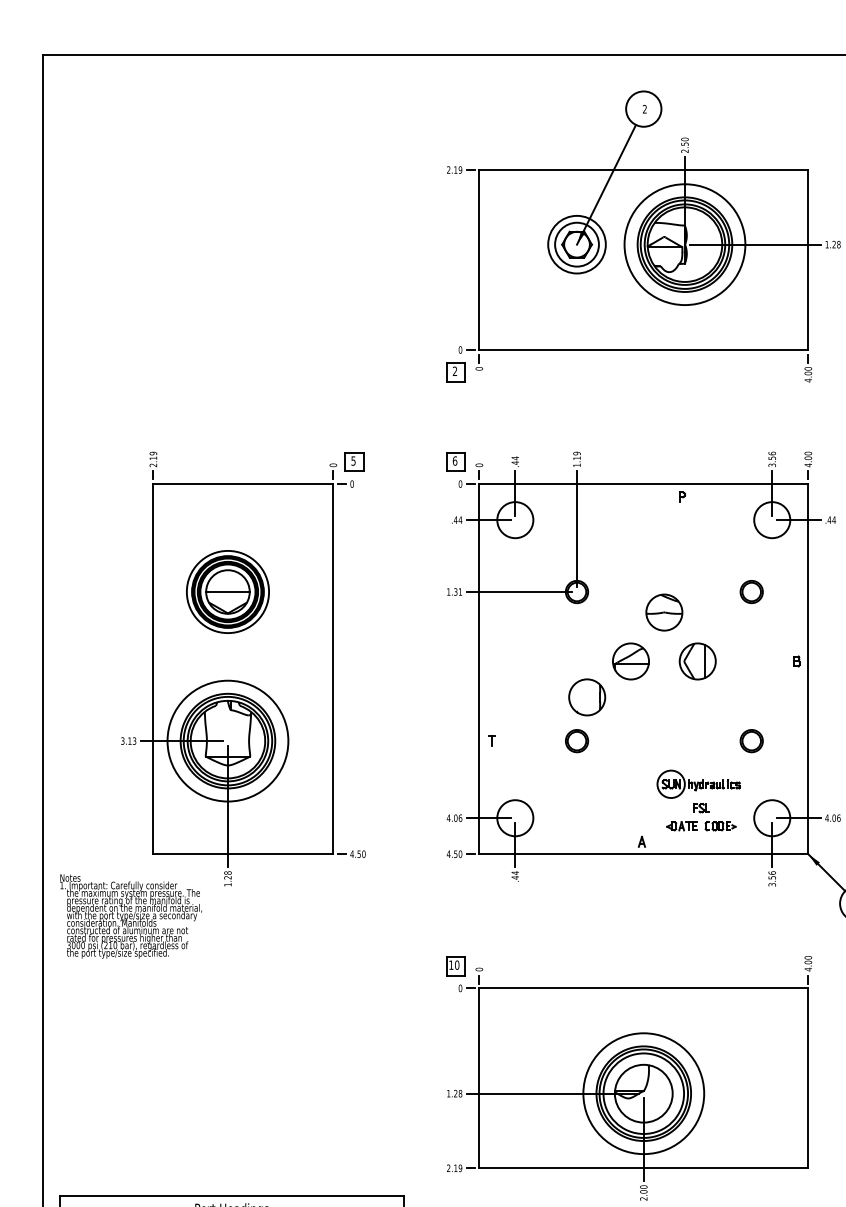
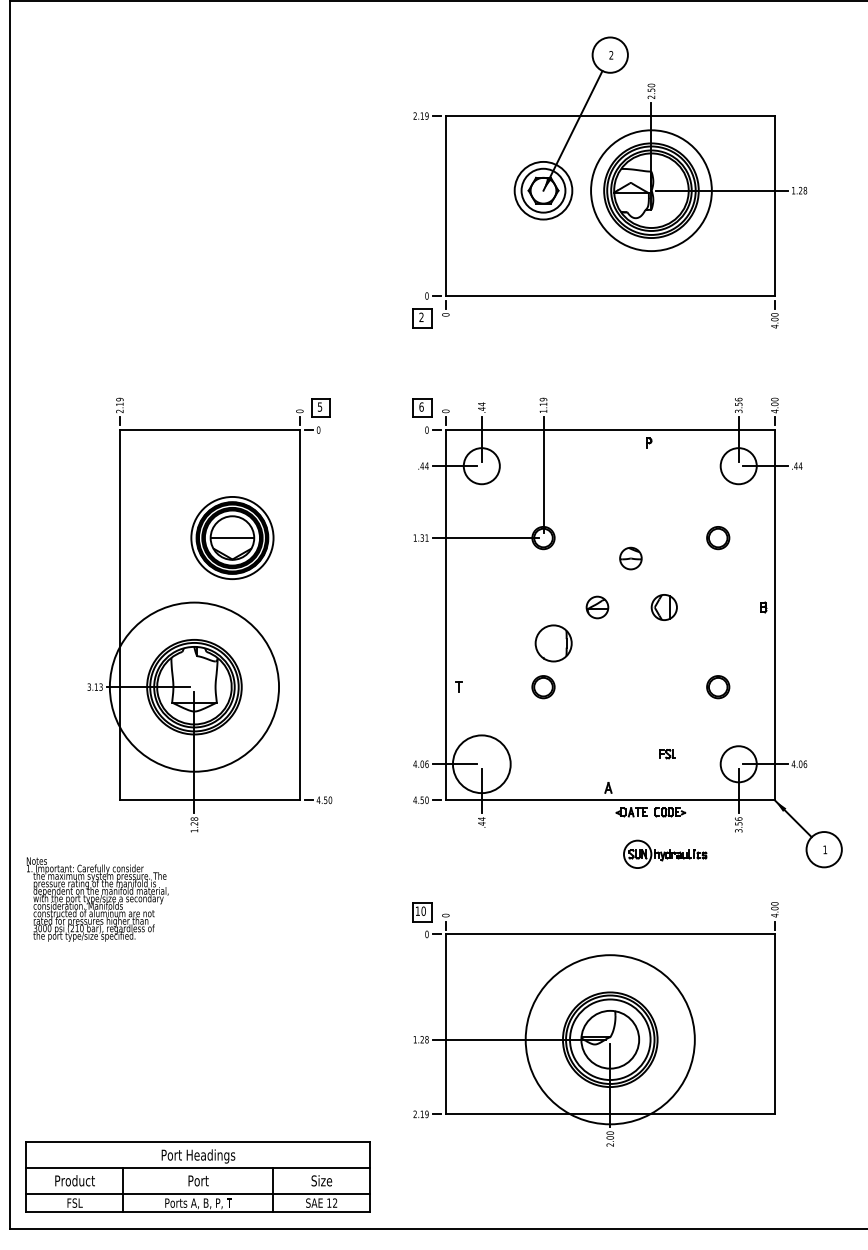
part: (228, 591) -> (232, 537), moved
part: (664, 612) -> (630, 558), size x0.6
part: (631, 661) -> (597, 607), size x0.6
part: (698, 661) -> (664, 607), size x0.7
circle: (228, 740) -> (194, 686), size x1.4
part: (699, 783) -> (665, 853), moved
circle: (515, 818) -> (481, 764), size x1.6
part: (701, 826) -> (650, 812), moved
text: (131, 916) -> (97, 899), moved
circle: (643, 1093) -> (609, 1039), size x1.4

